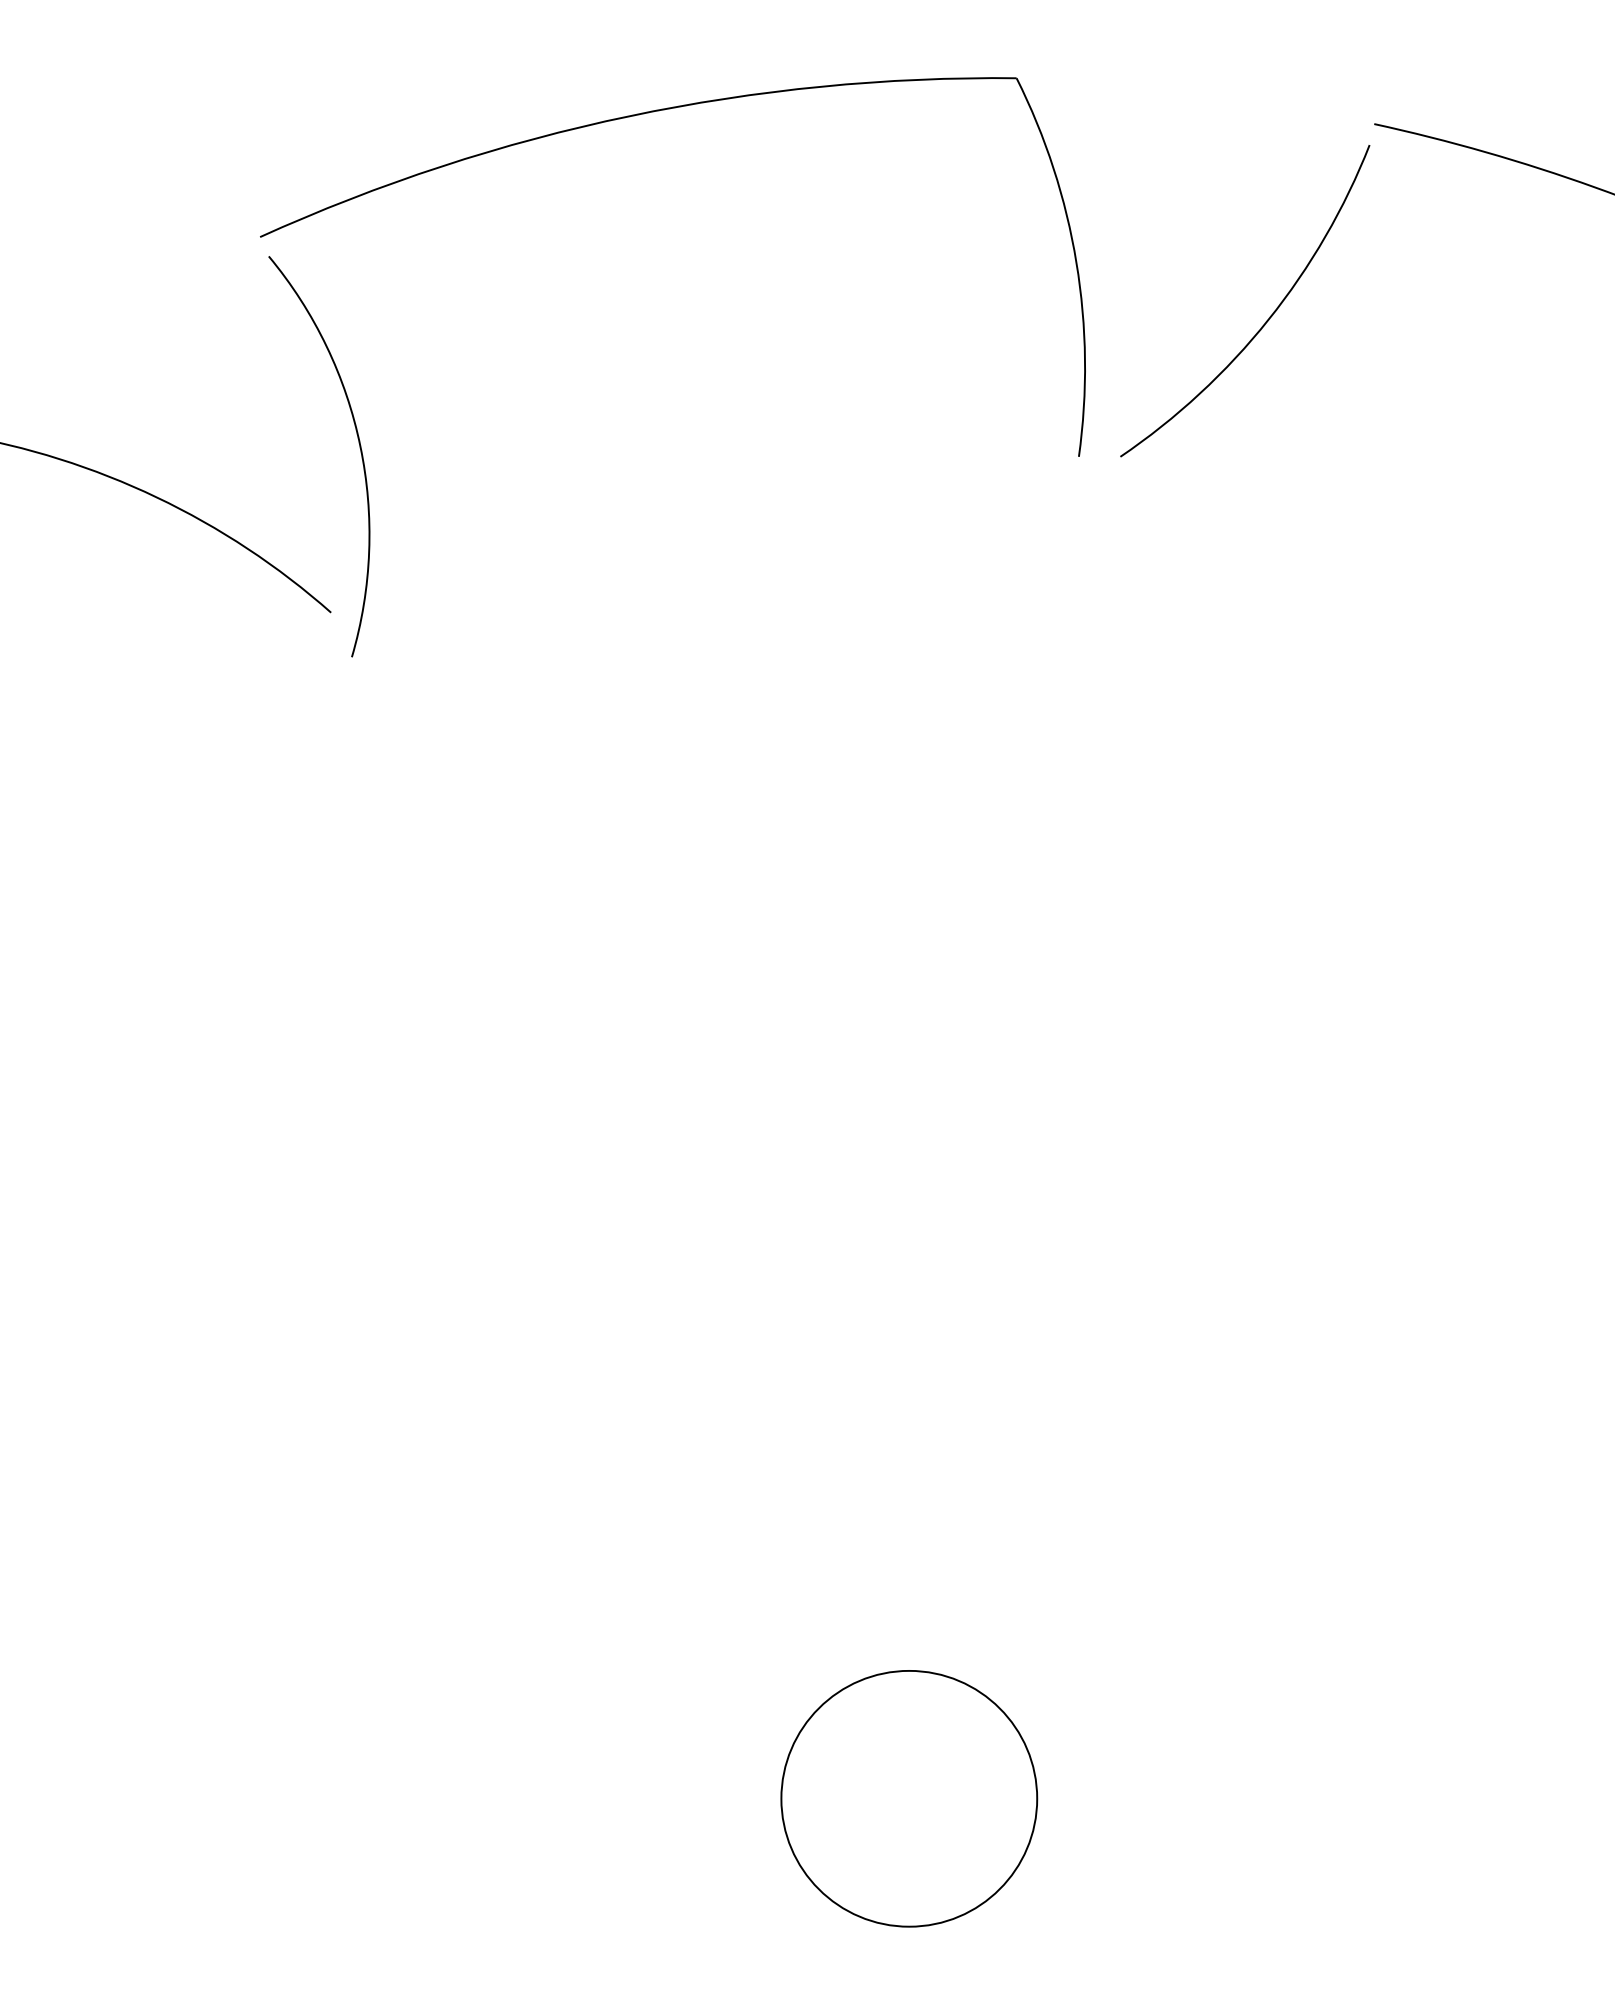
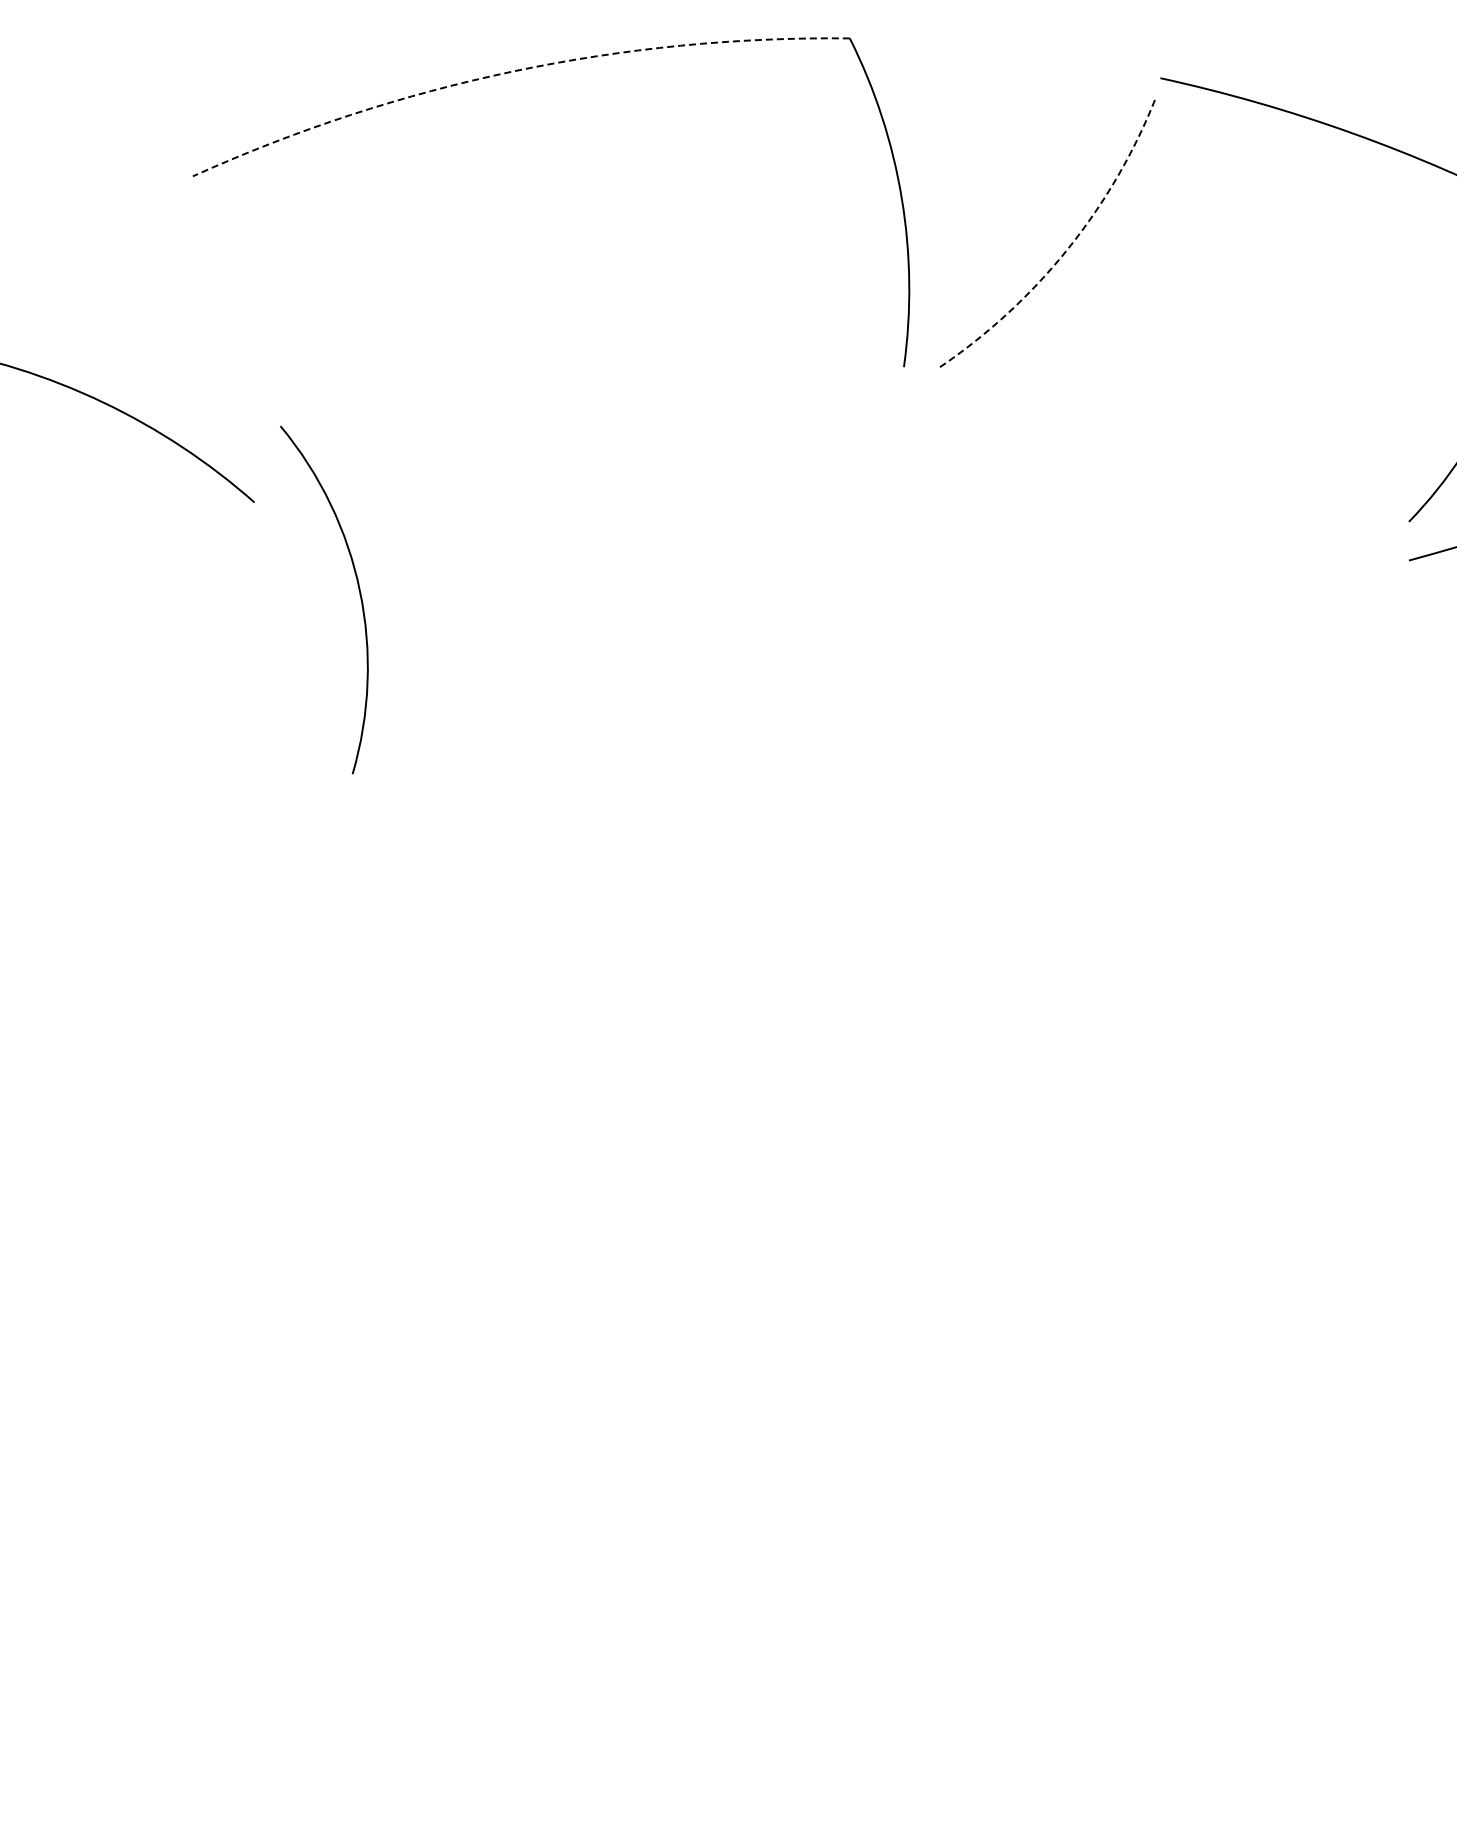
arc: (629, 116) -> (513, 71), solid -> dashed
arc: (1268, 320) -> (1068, 248), solid -> dashed
arc: (358, 445) -> (358, 590), moved
circle: (909, 1798) -> (756, 1532), removed

